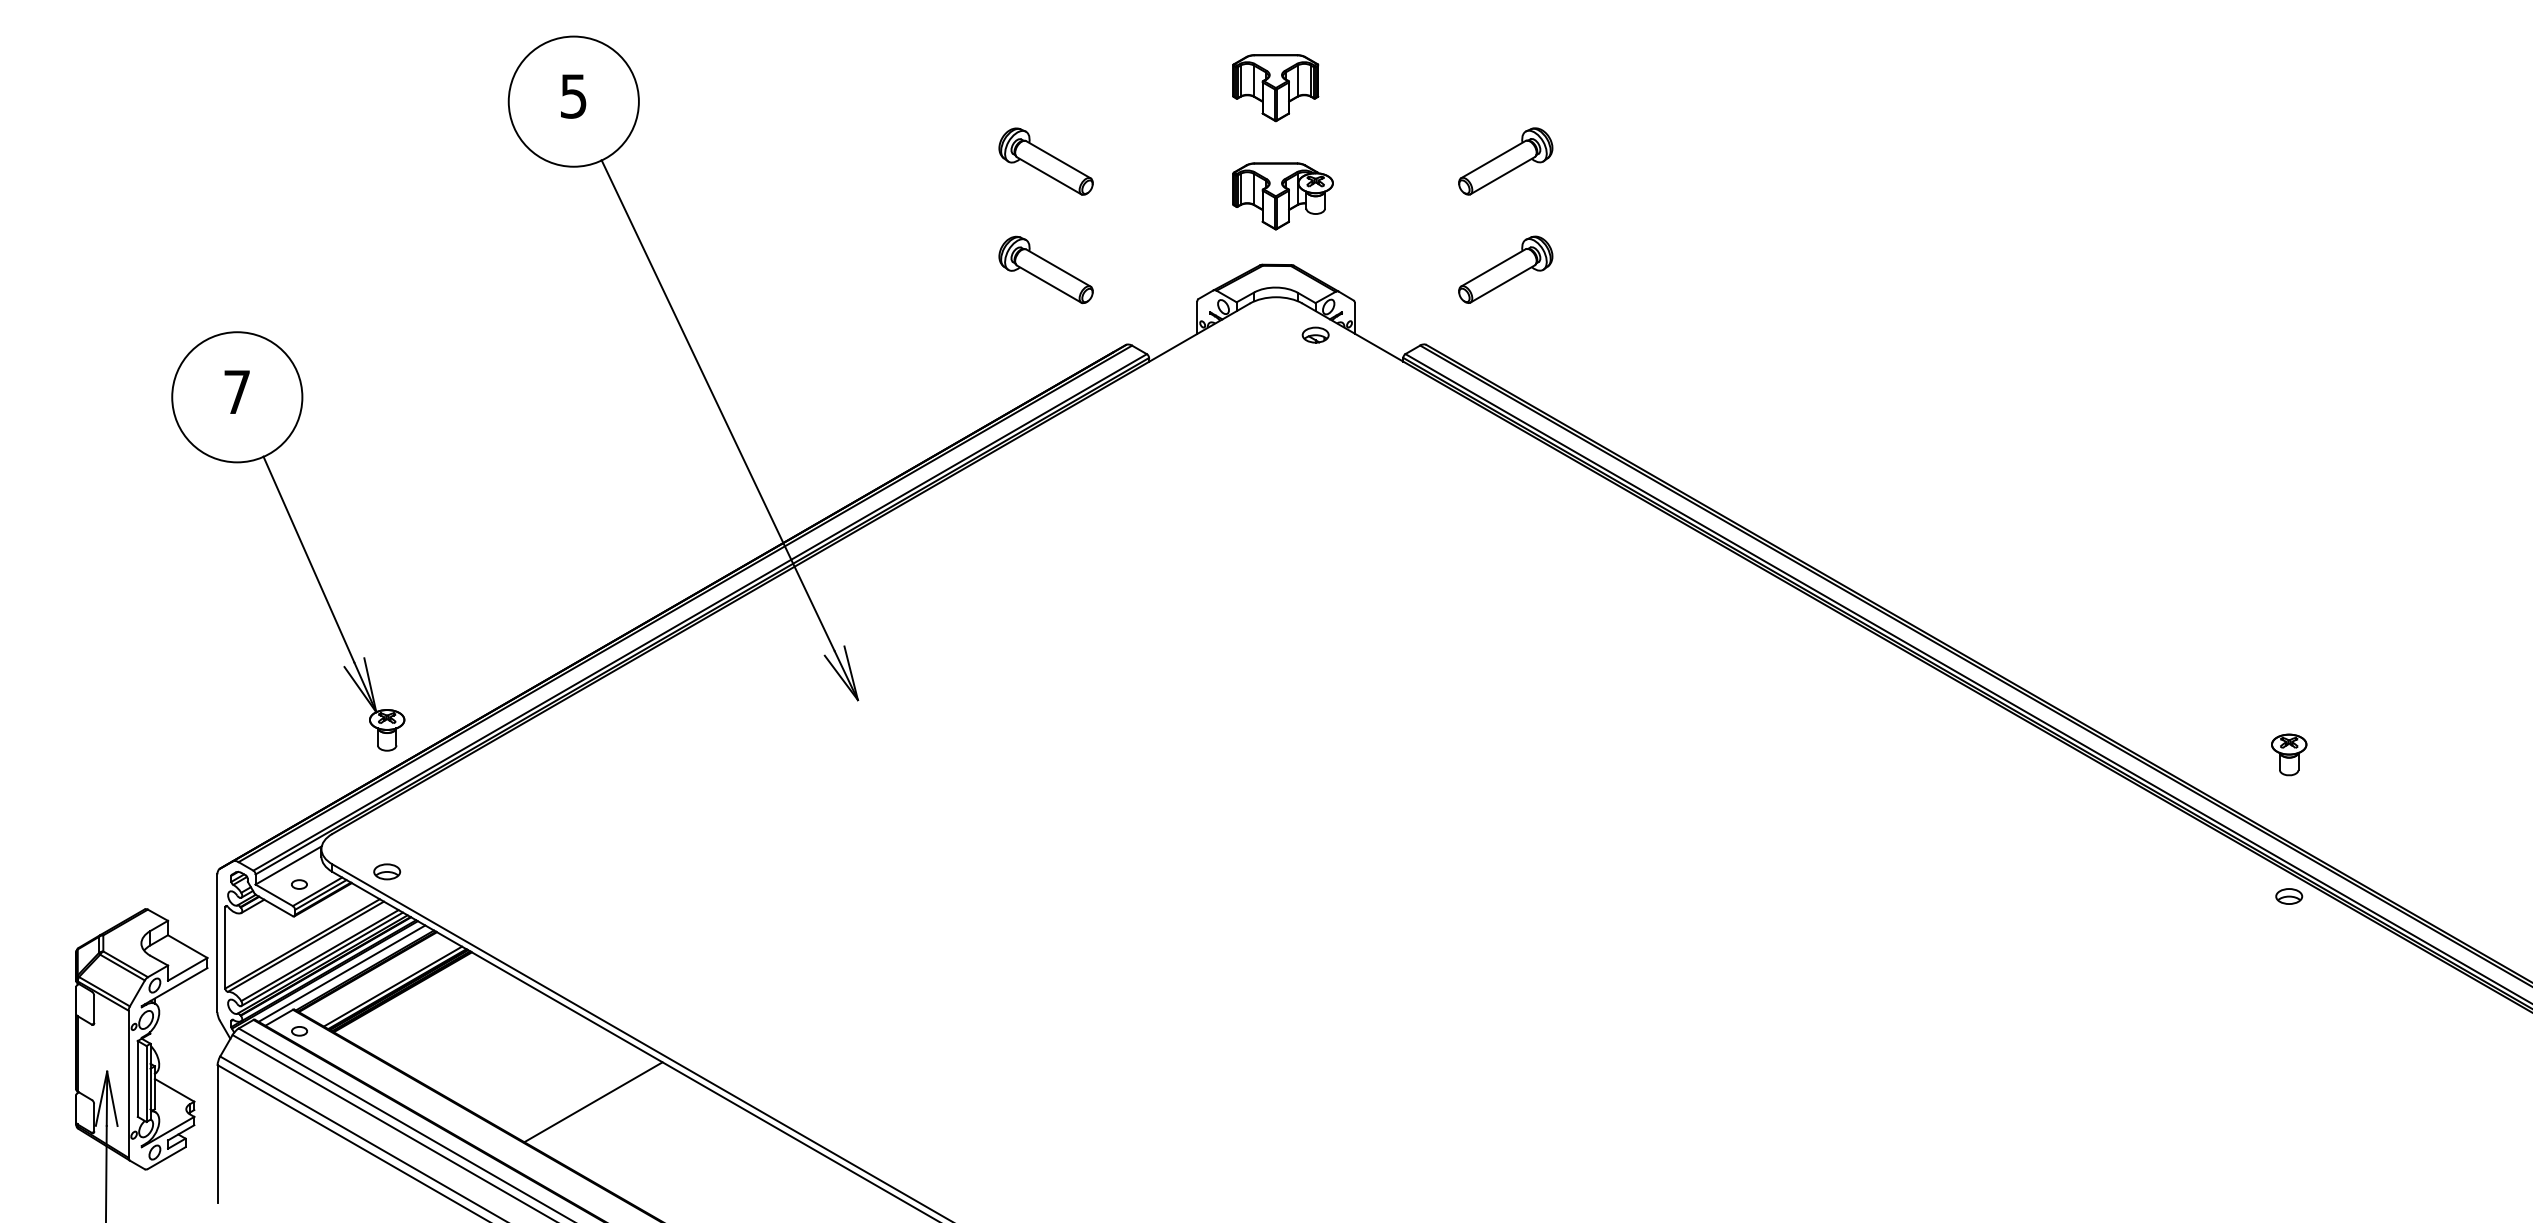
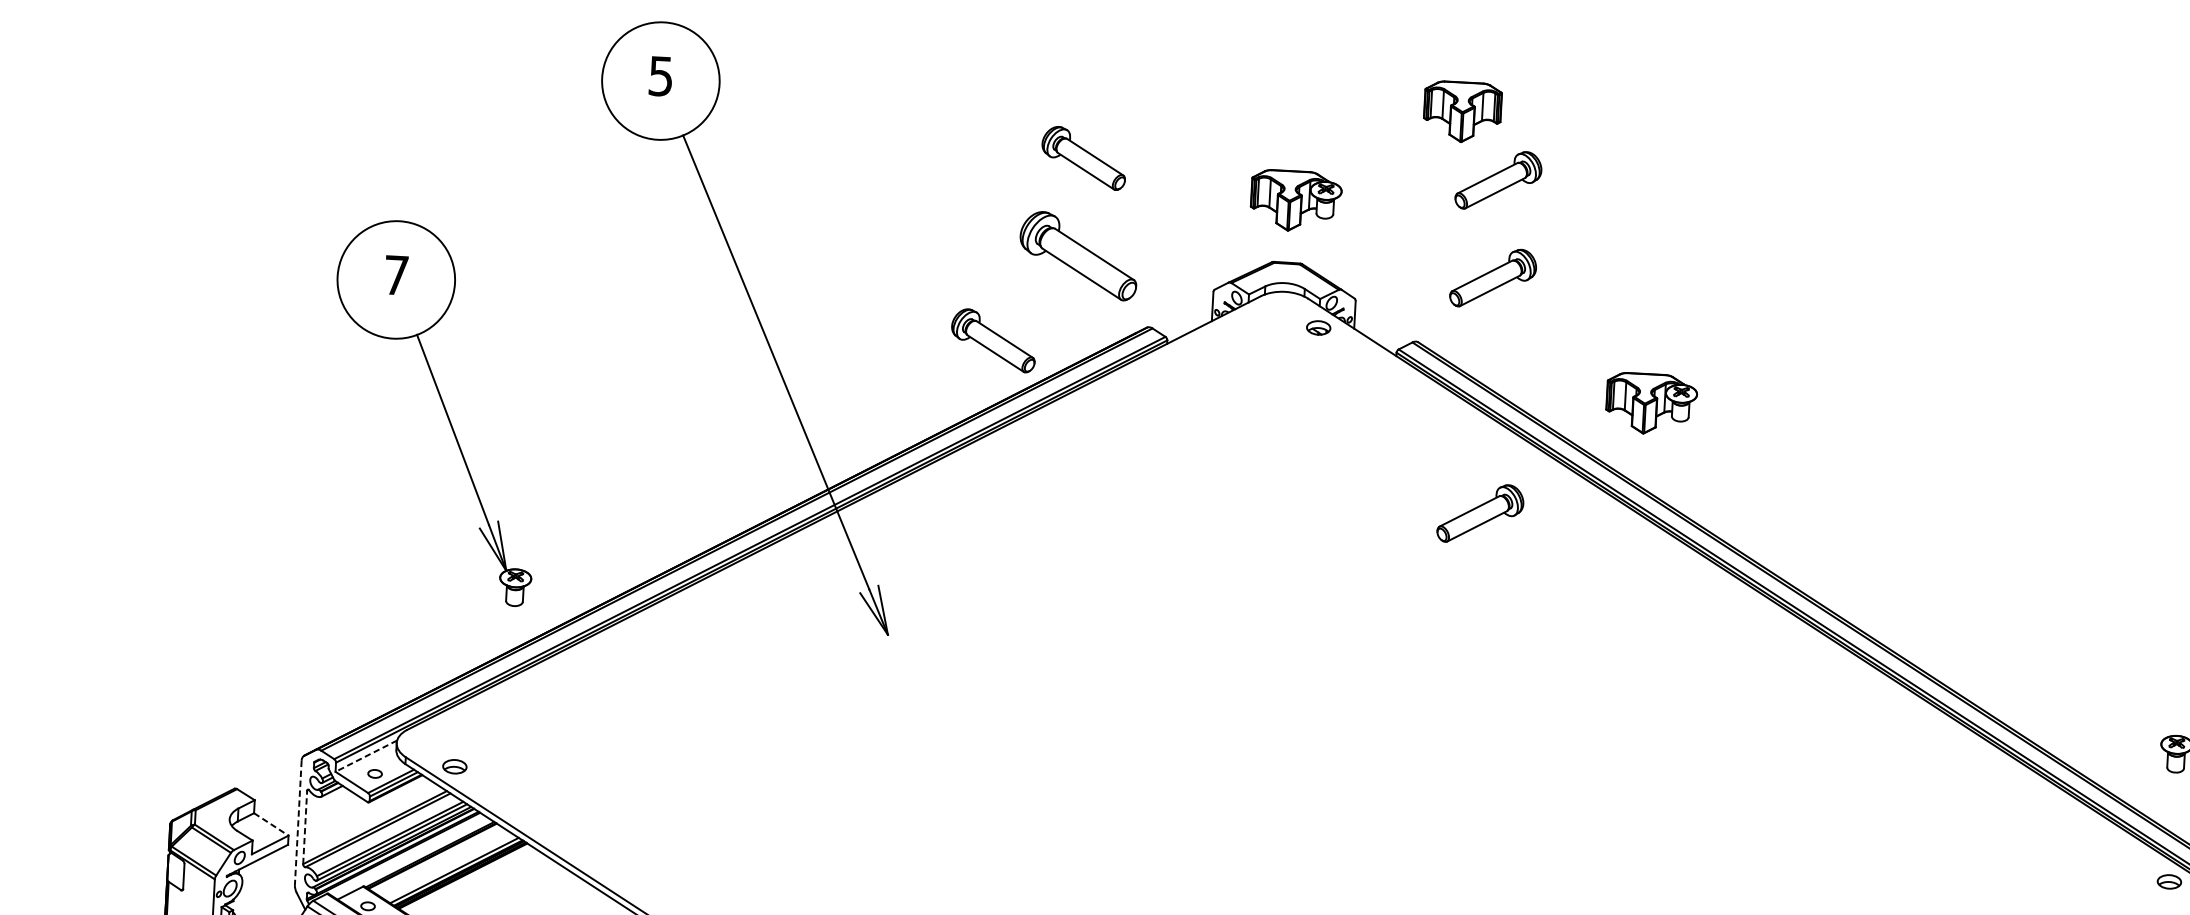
part: (1275, 88) -> (1462, 112), moved
part: (1045, 269) -> (1078, 255), size x1.4
part: (956, 368) -> (993, 340), added
part: (1687, 399) -> (1650, 404), added
part: (1505, 530) -> (1480, 513), added
part: (297, 536) -> (443, 408), moved
line: (288, 865) -> (366, 756), solid -> dashed
line: (217, 943) -> (298, 823), solid -> dashed
line: (187, 946) -> (271, 824), solid -> dashed
line: (225, 947) -> (305, 827), solid -> dashed
line: (341, 973) -> (408, 856), removed

